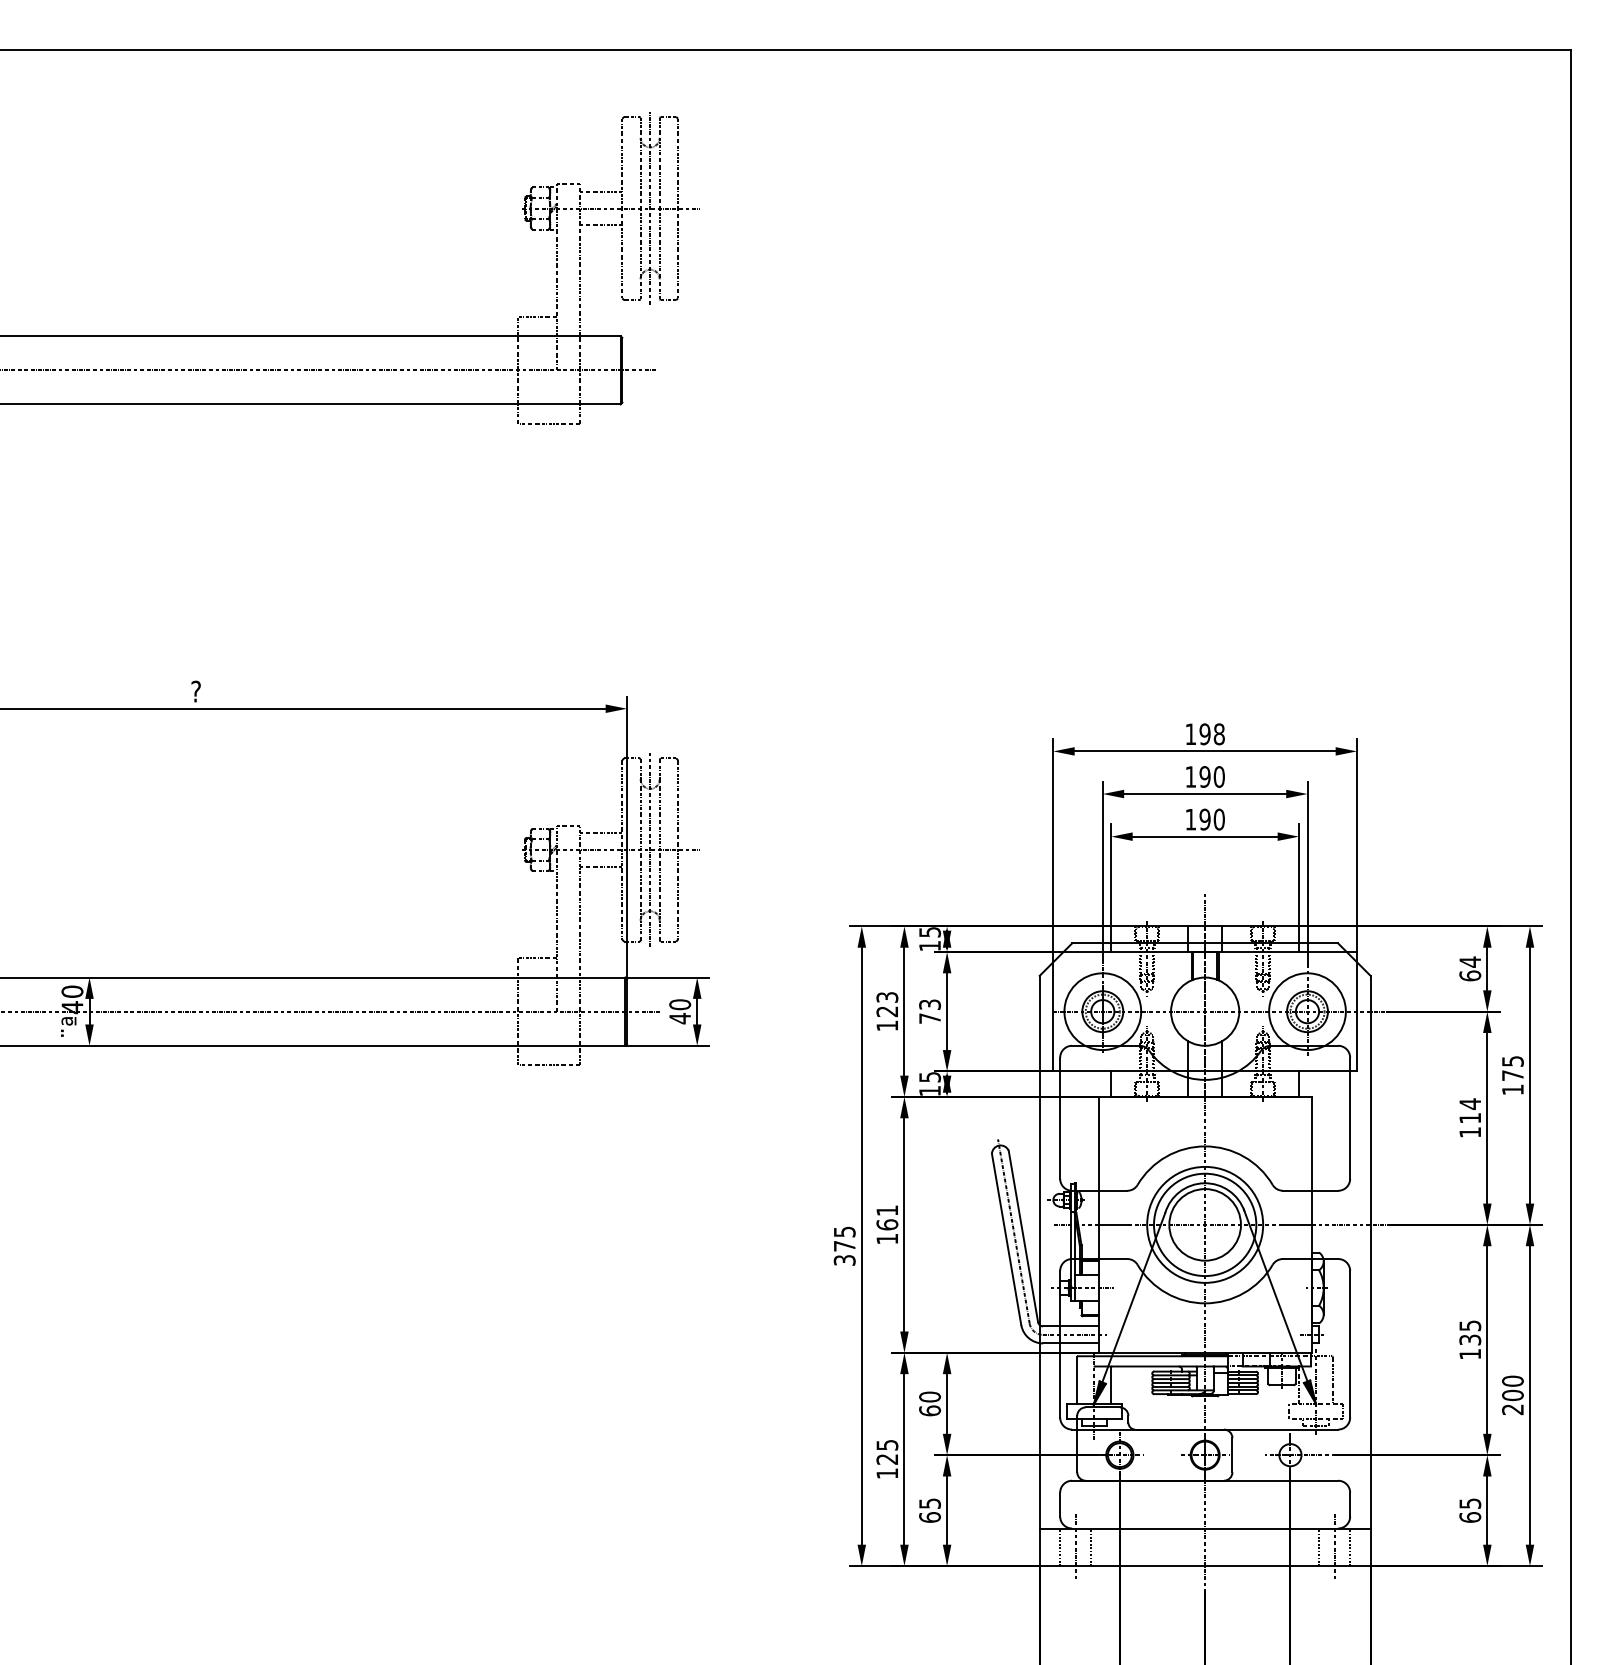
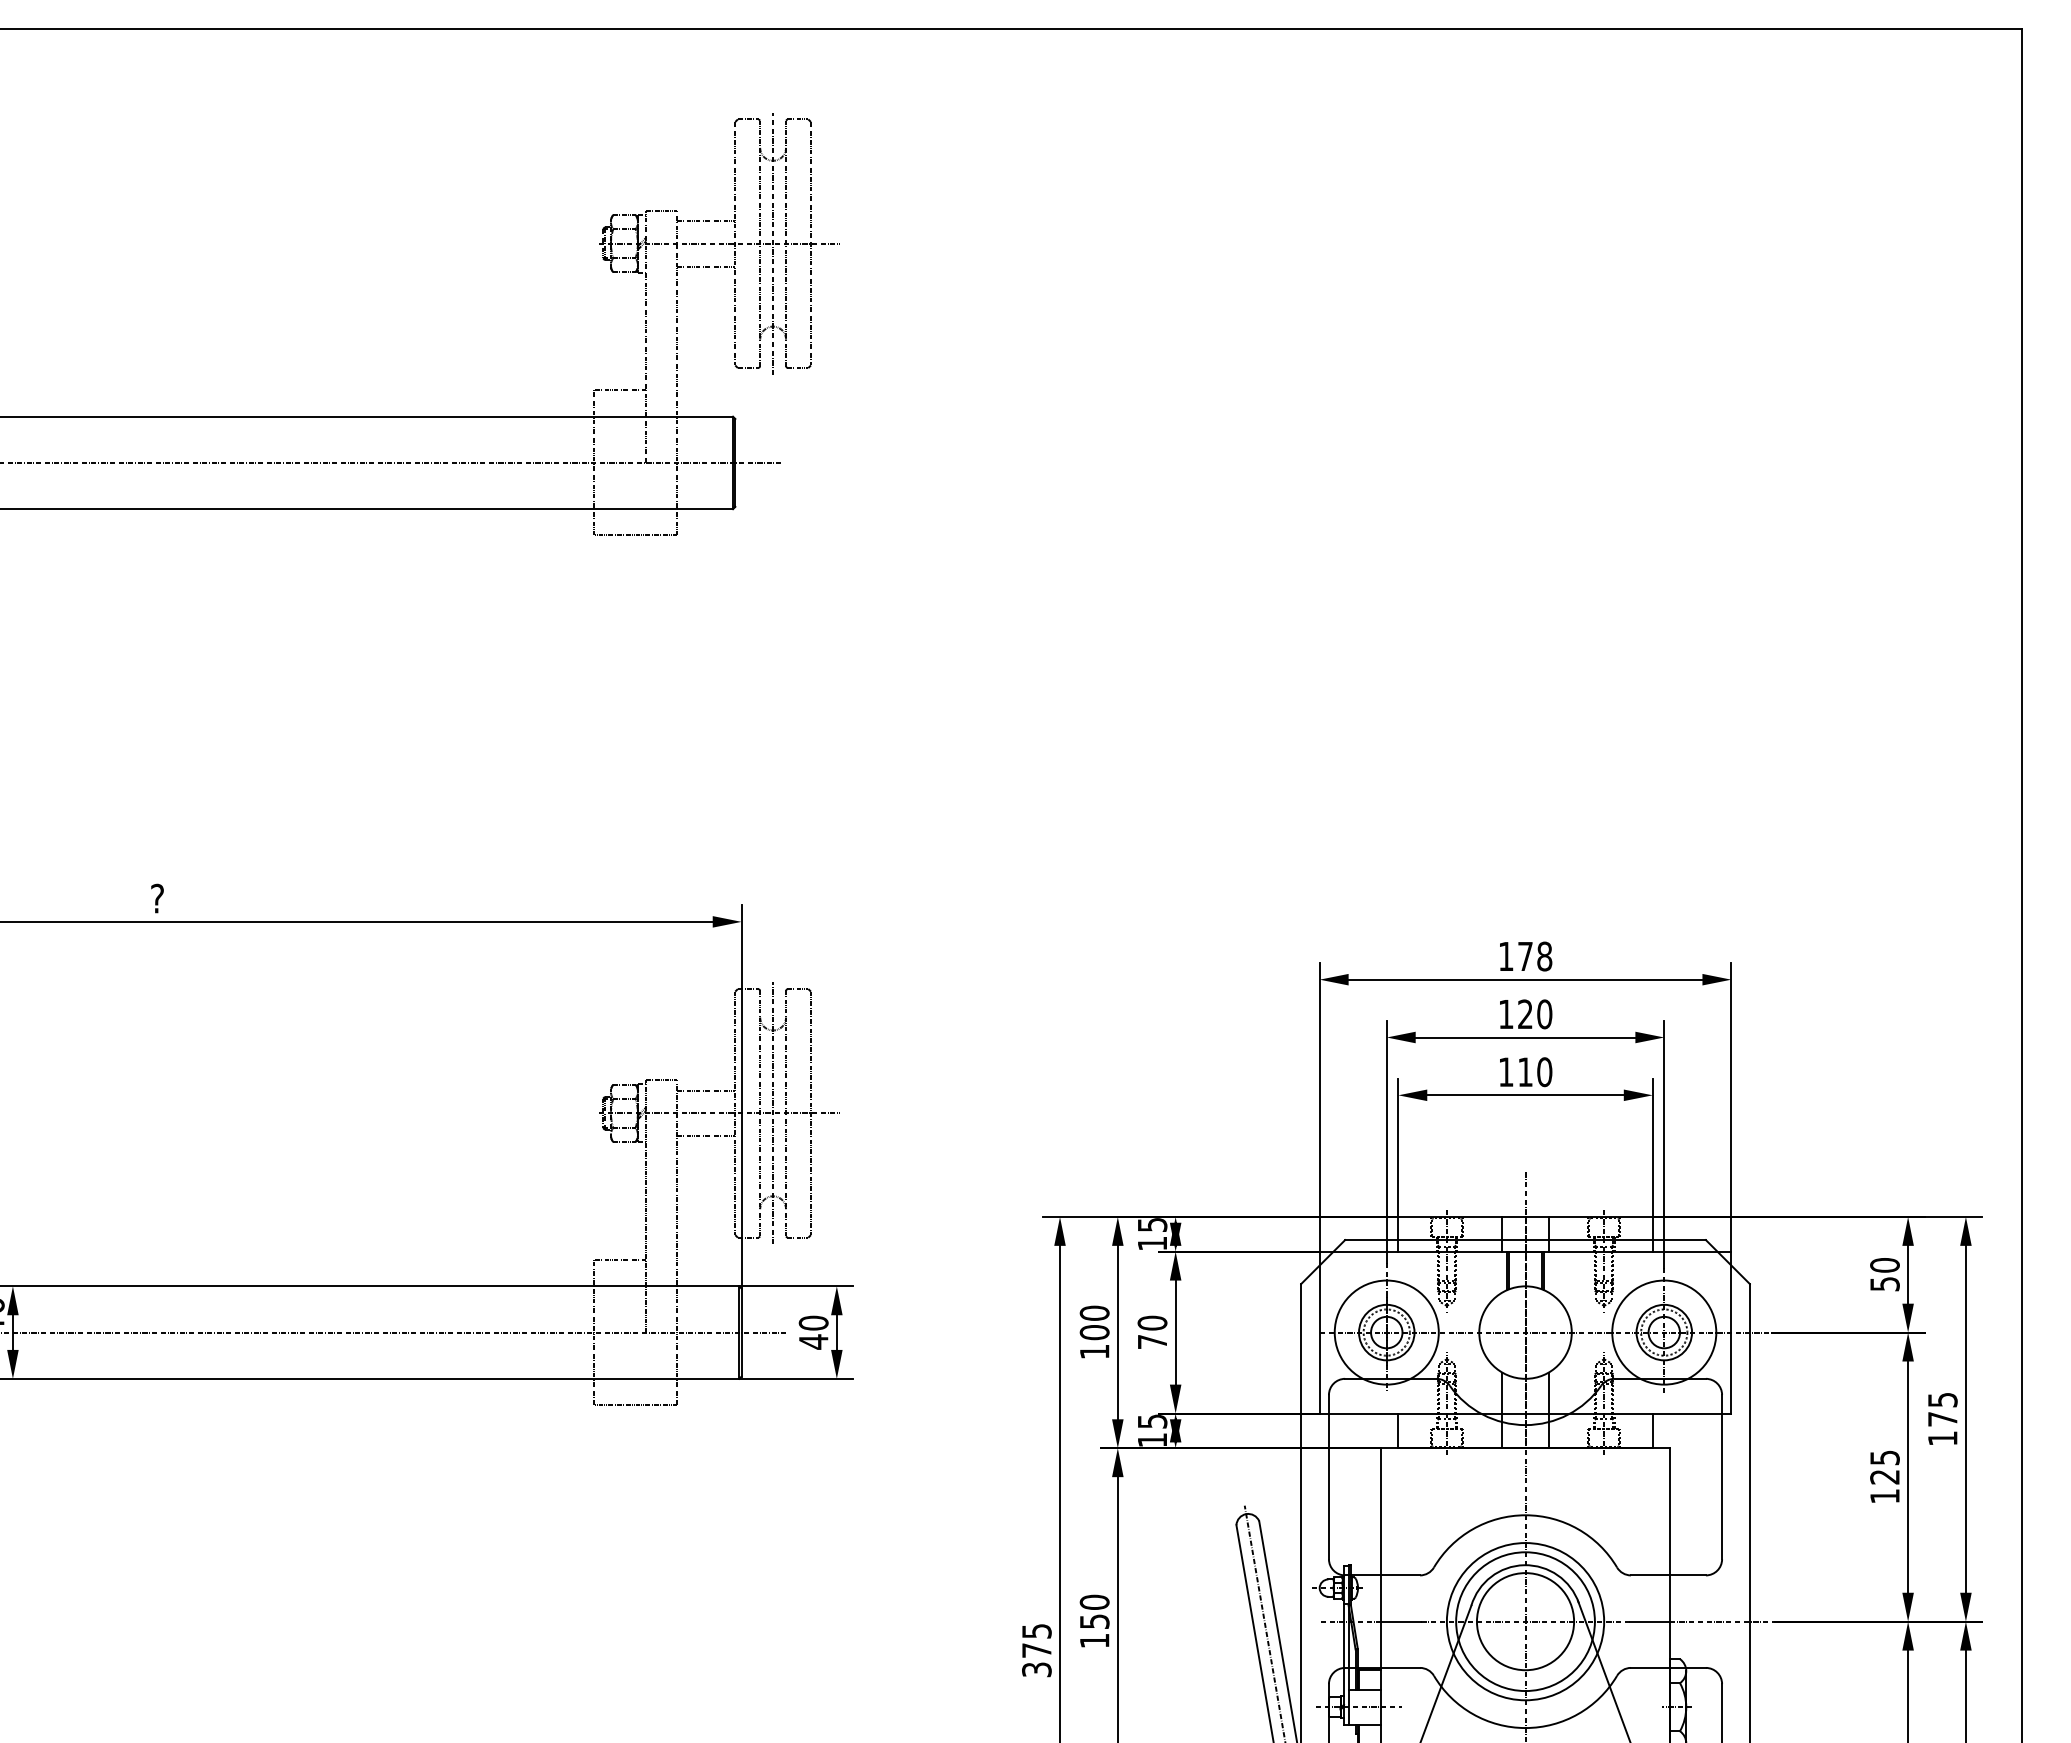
text: (1204, 734) -> (1524, 956), 198 -> 178
text: (1204, 776) -> (1524, 1013), 190 -> 120
text: (1204, 819) -> (1524, 1072), 190 -> 110
text: (1470, 968) -> (1885, 1274), 64 -> 50
text: (887, 1004) -> (1094, 1322), 123 -> 100
text: (929, 1004) -> (1151, 1322), 73 -> 70
text: (1470, 1110) -> (1885, 1466), 114 -> 125
text: (887, 1217) -> (1094, 1611), 161 -> 150

